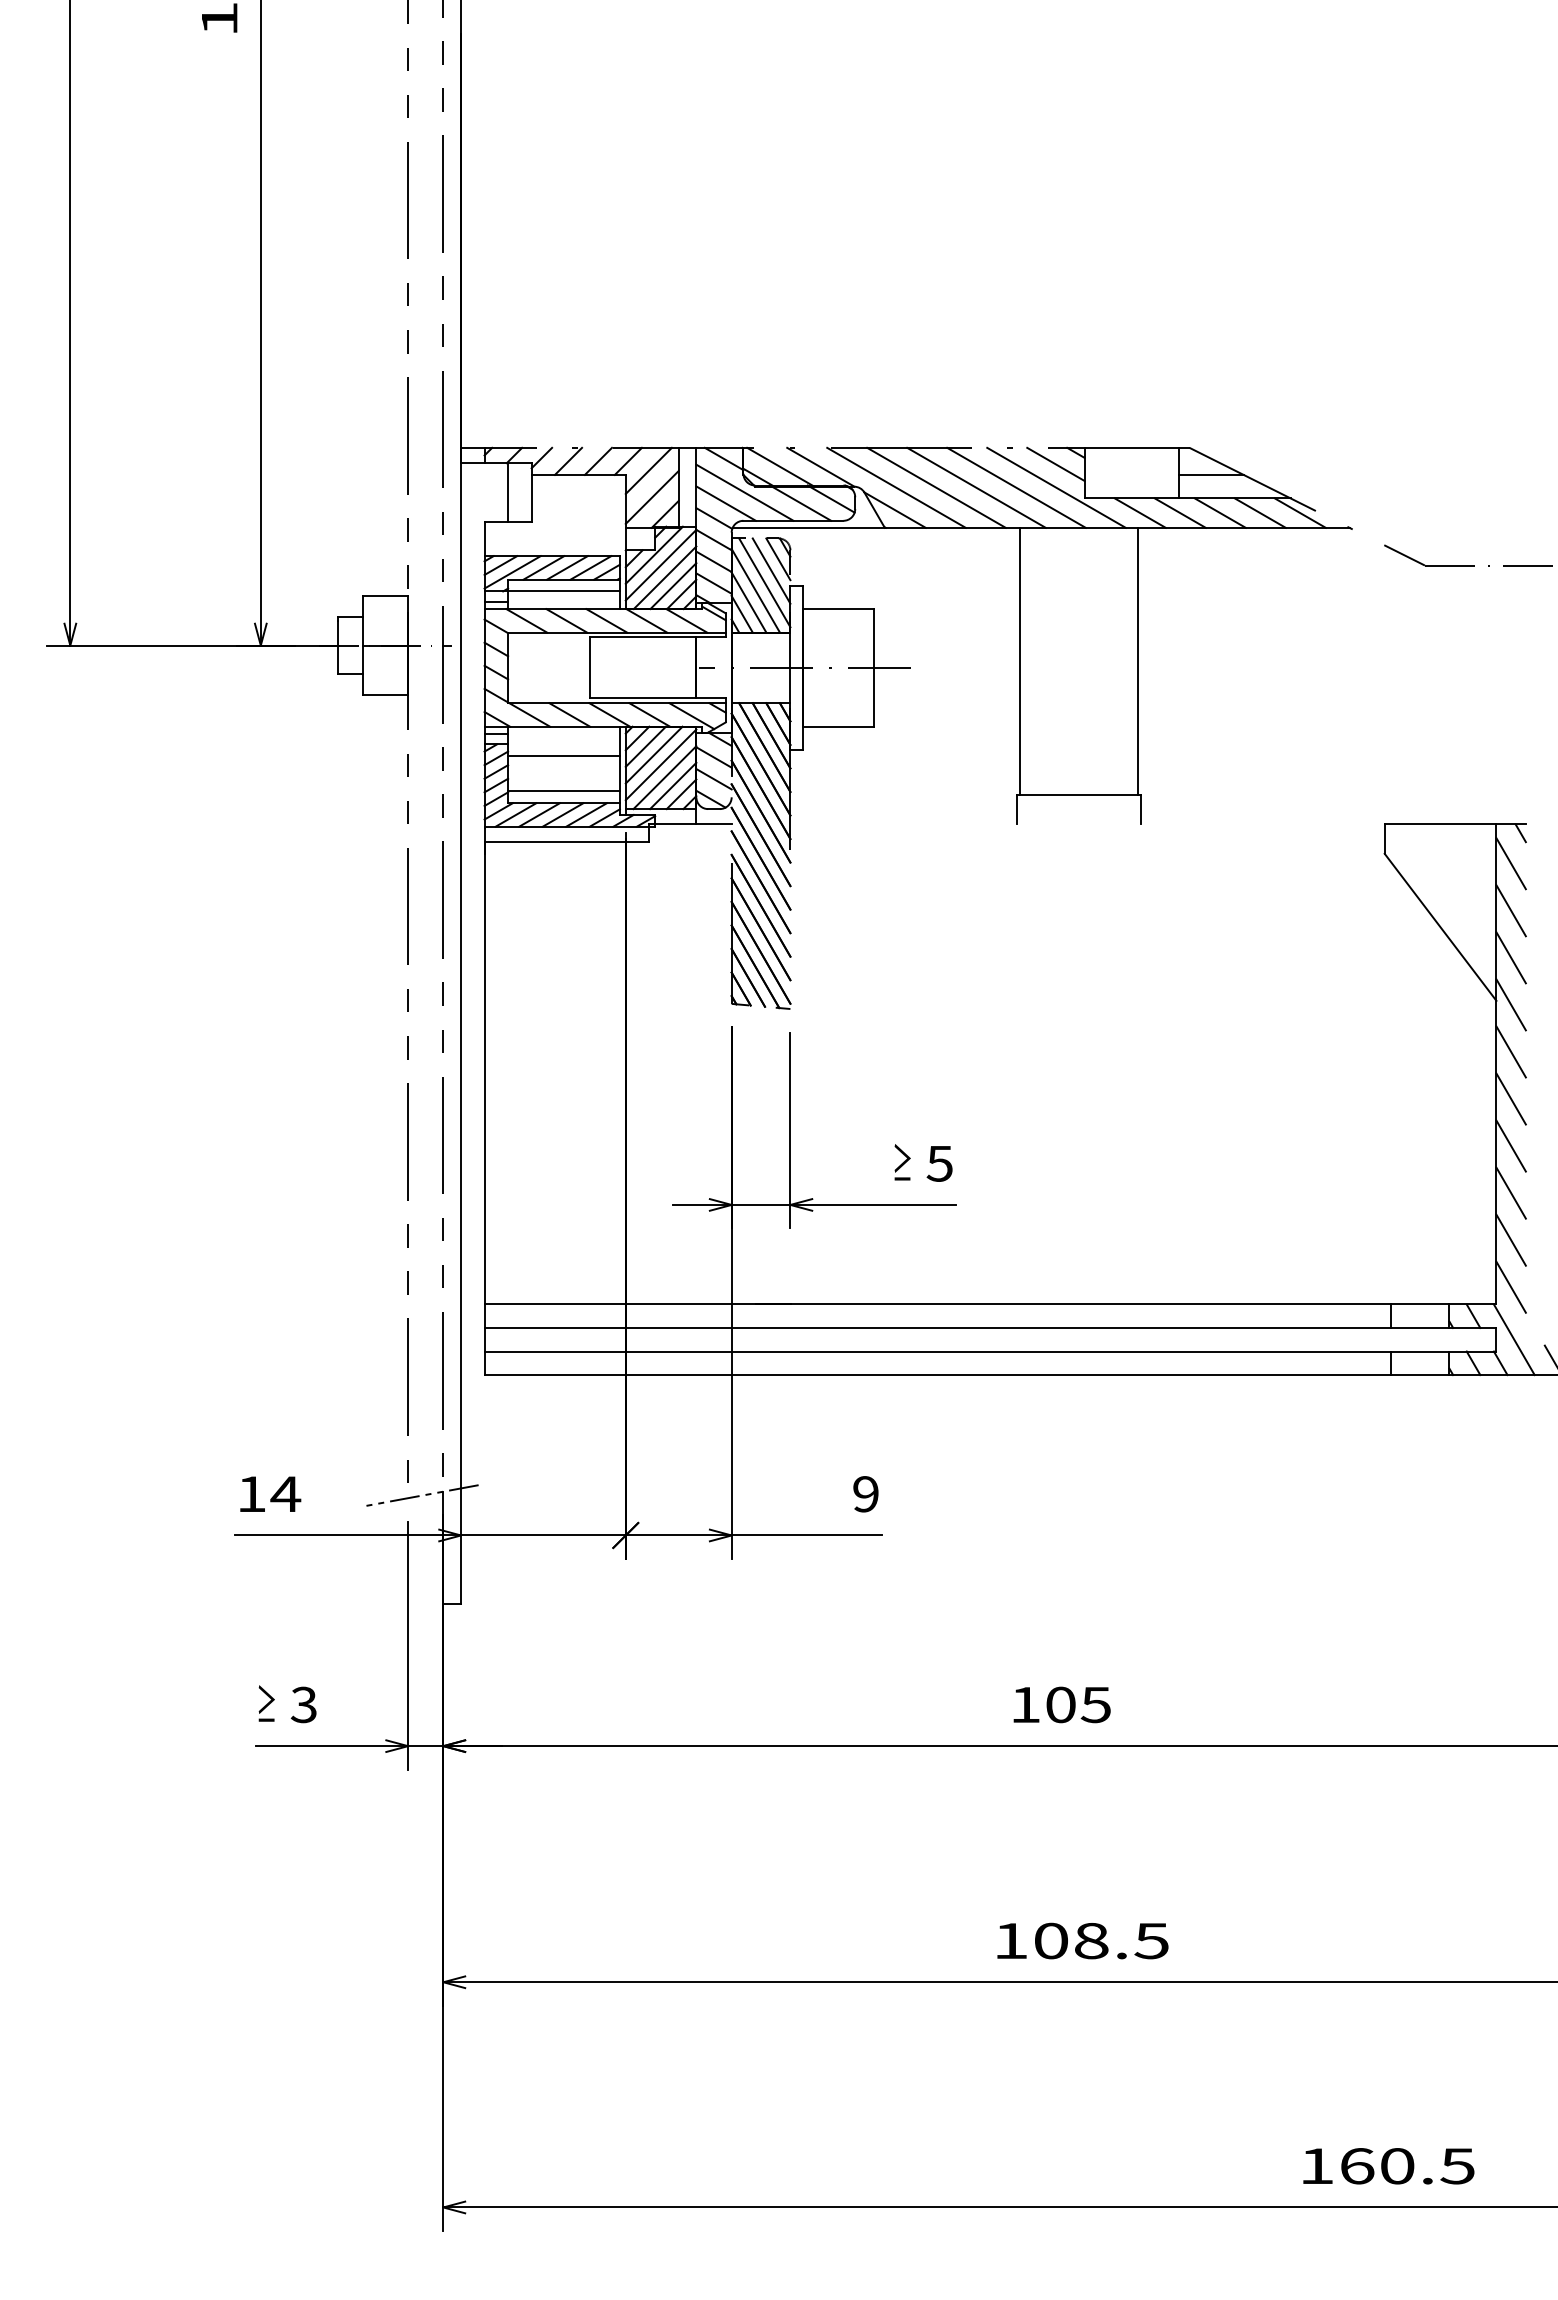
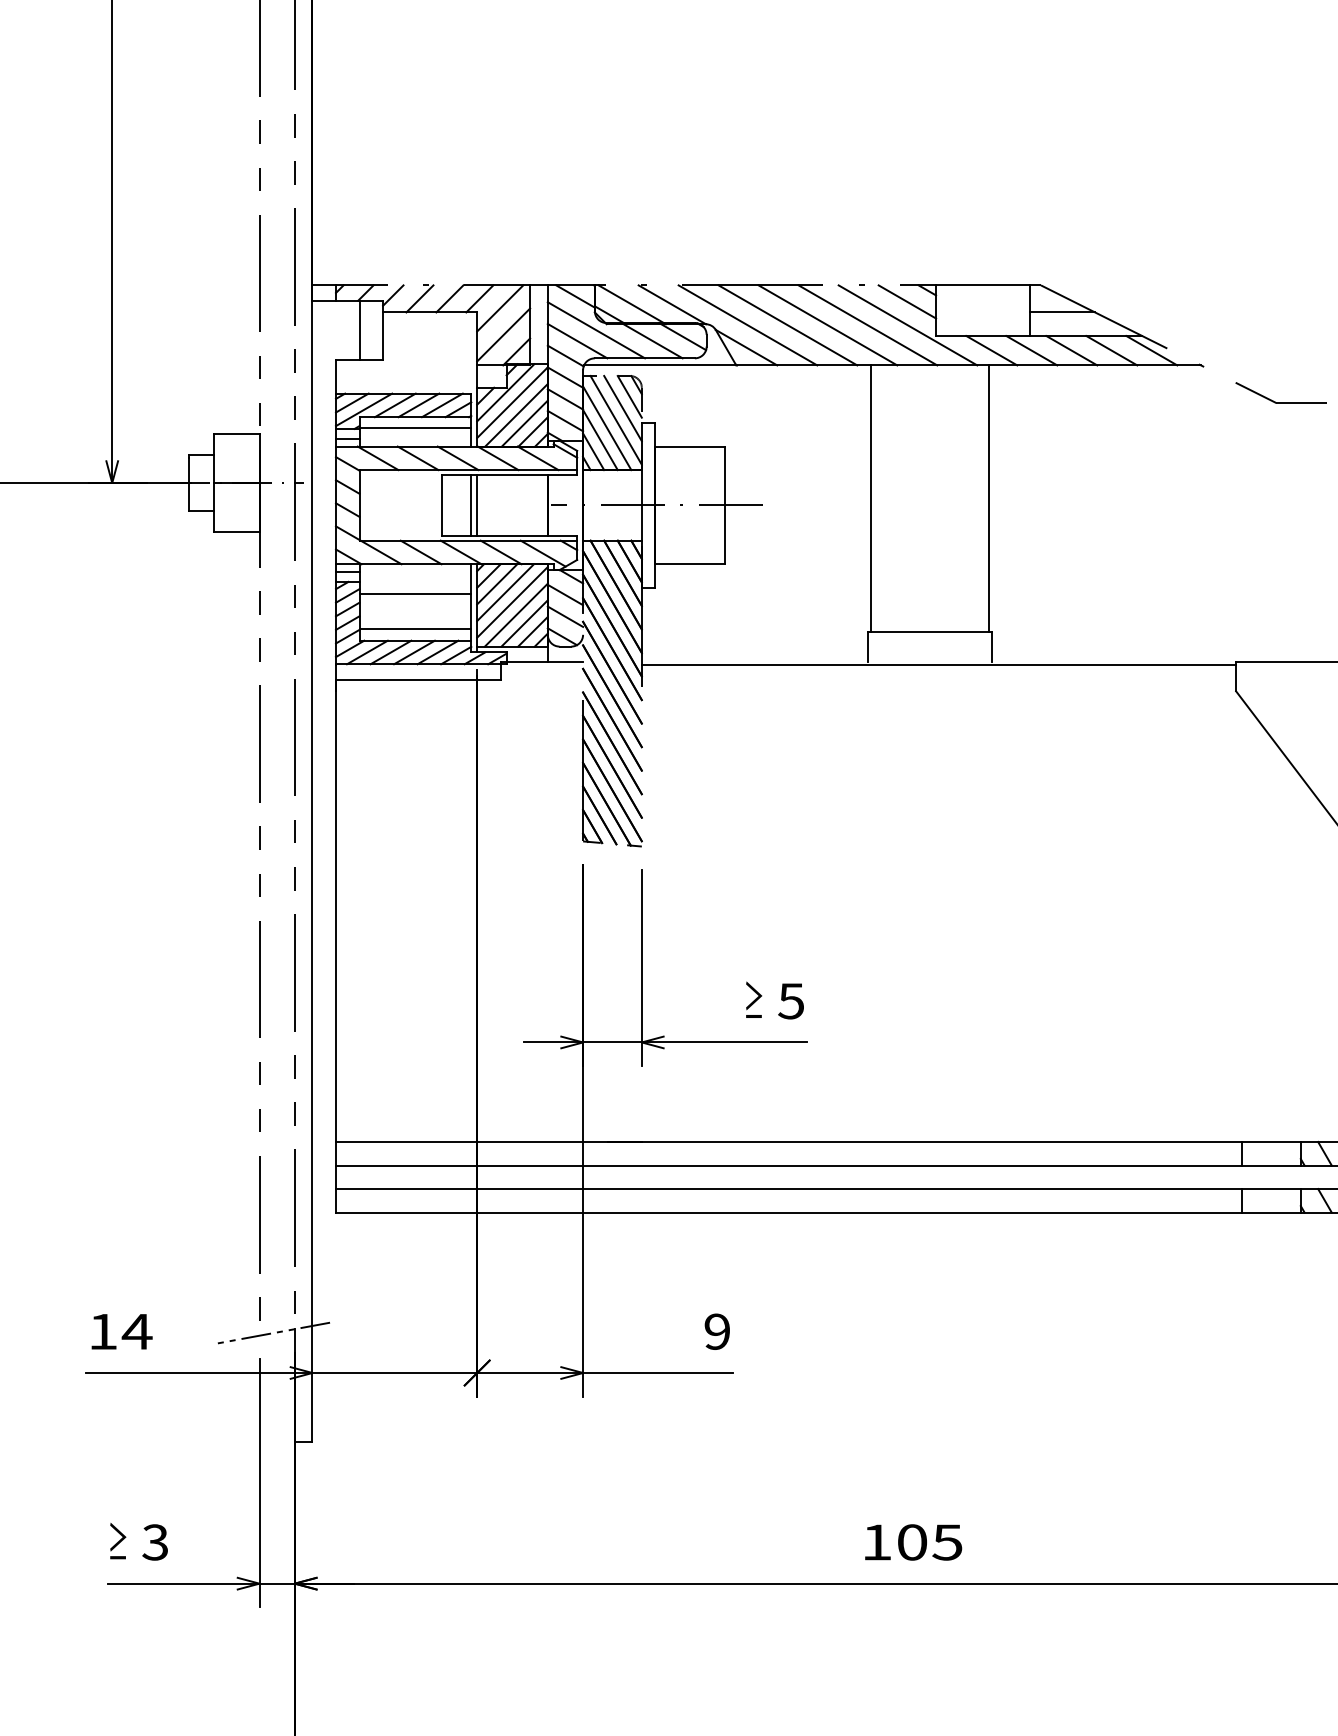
line: (619, 667) -> (470, 505), added
line: (625, 667) -> (476, 505), added
line: (1087, 827) -> (938, 665), added

